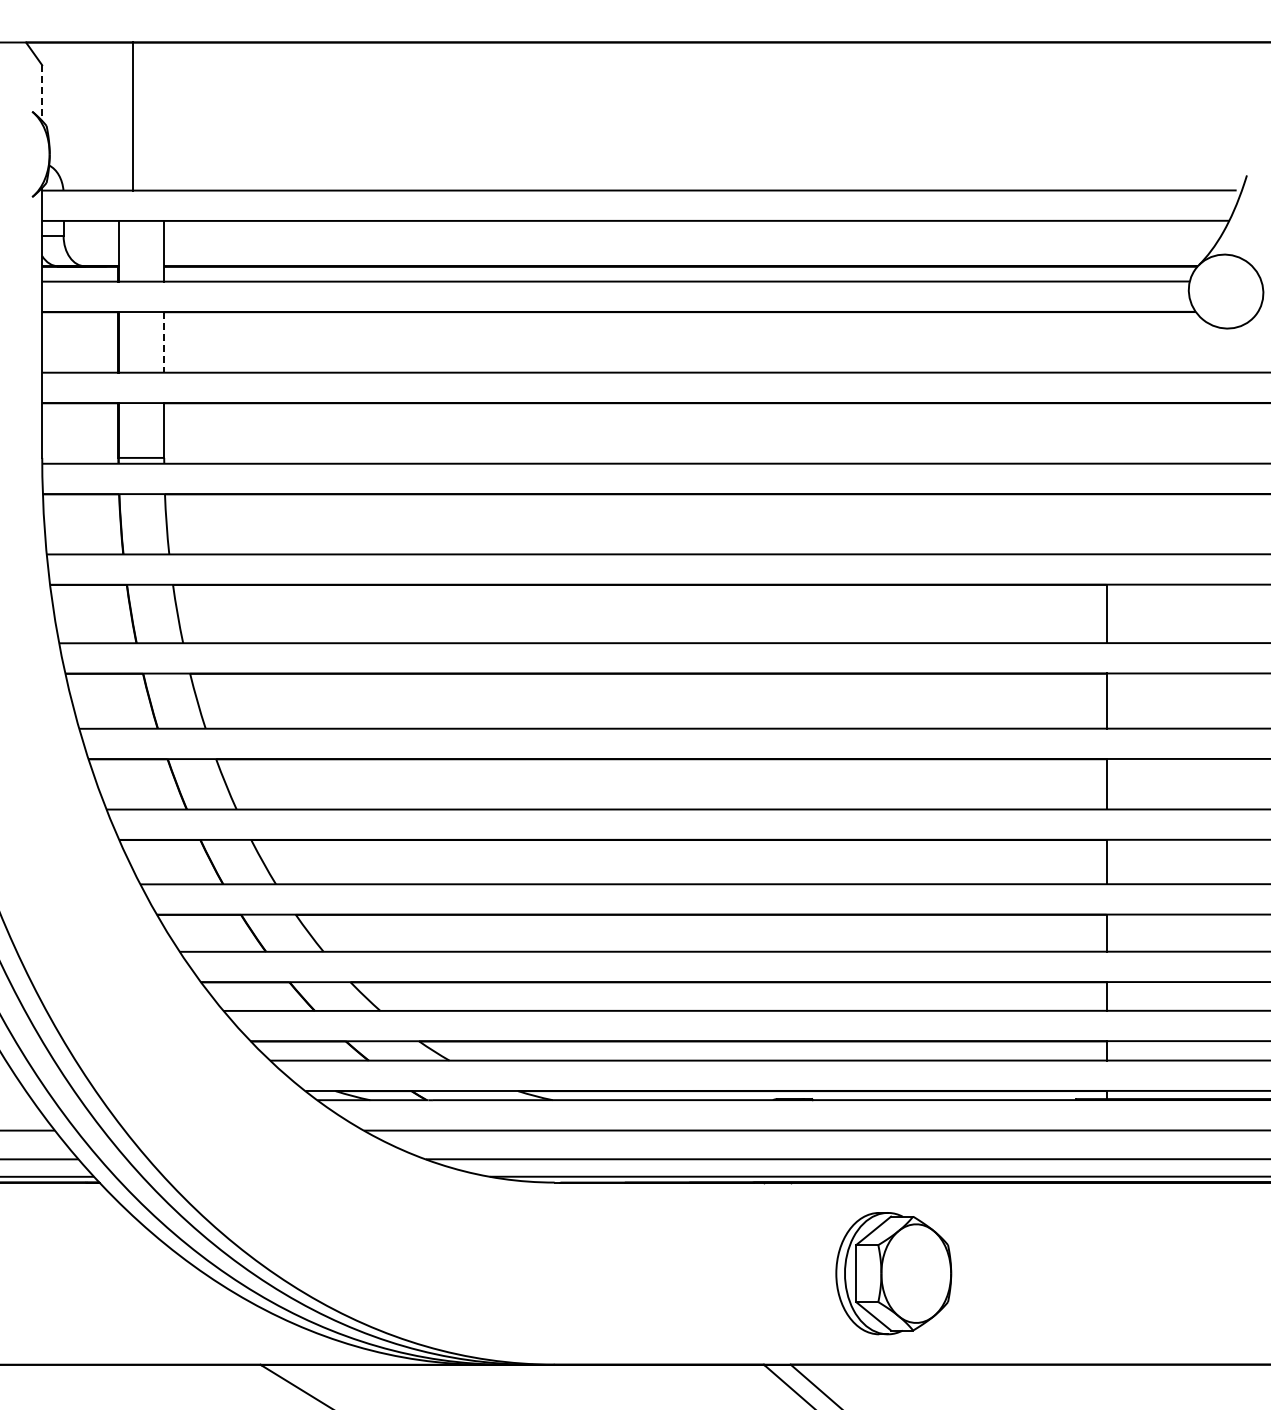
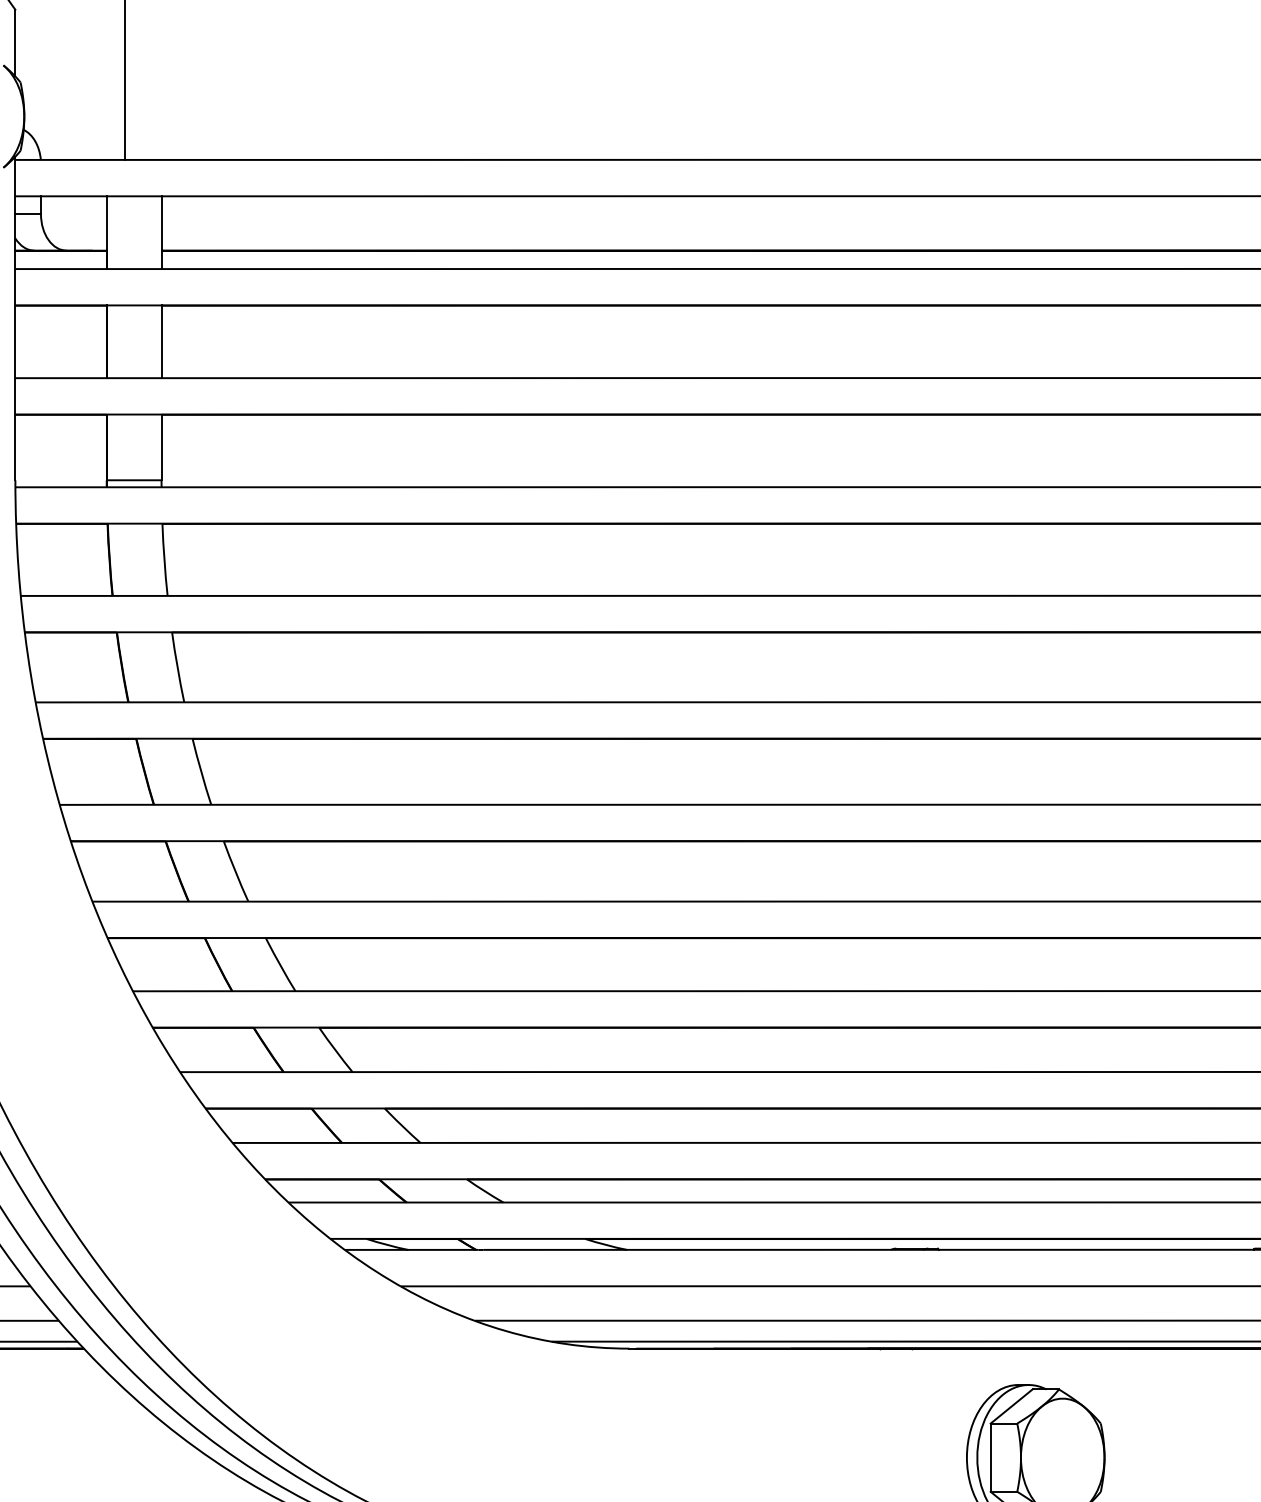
line: (42, 93) -> (15, 43), dashed -> solid
line: (164, 342) -> (161, 341), dashed -> solid

